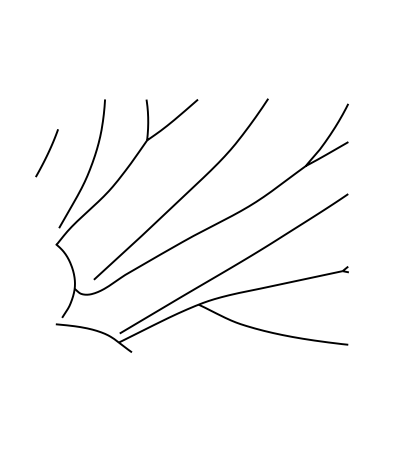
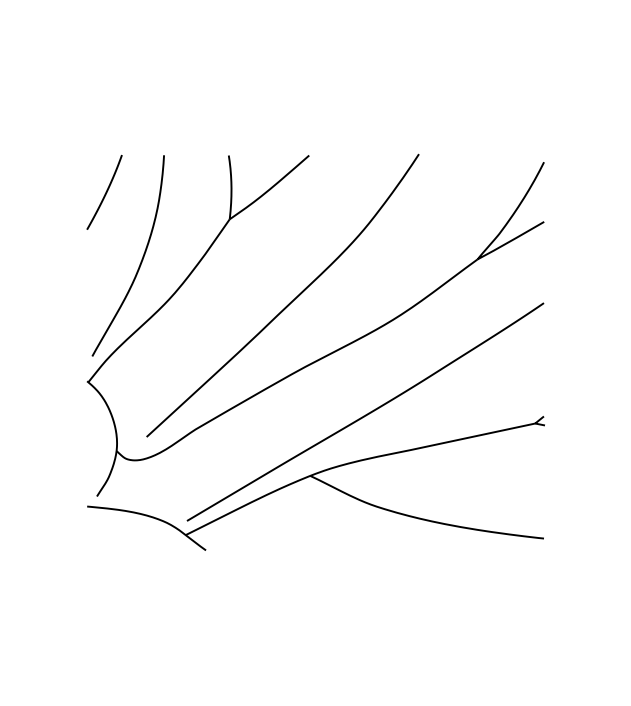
curve: (47, 153) -> (105, 192), moved

